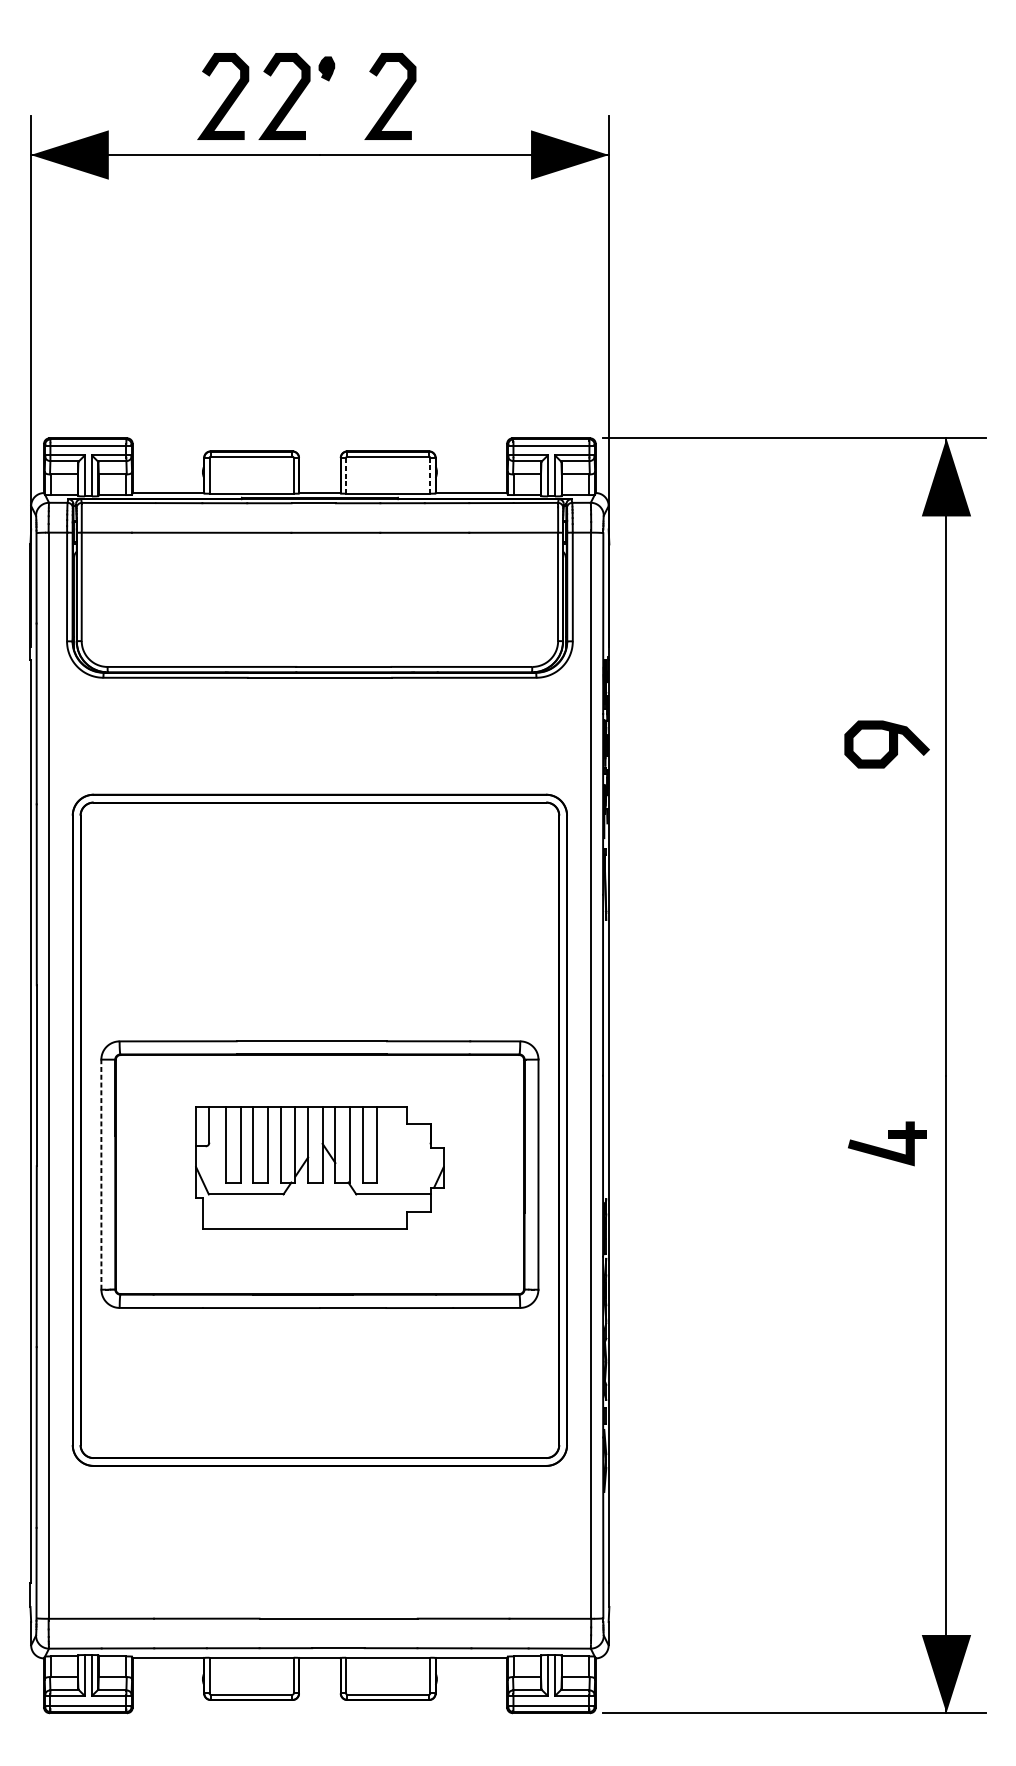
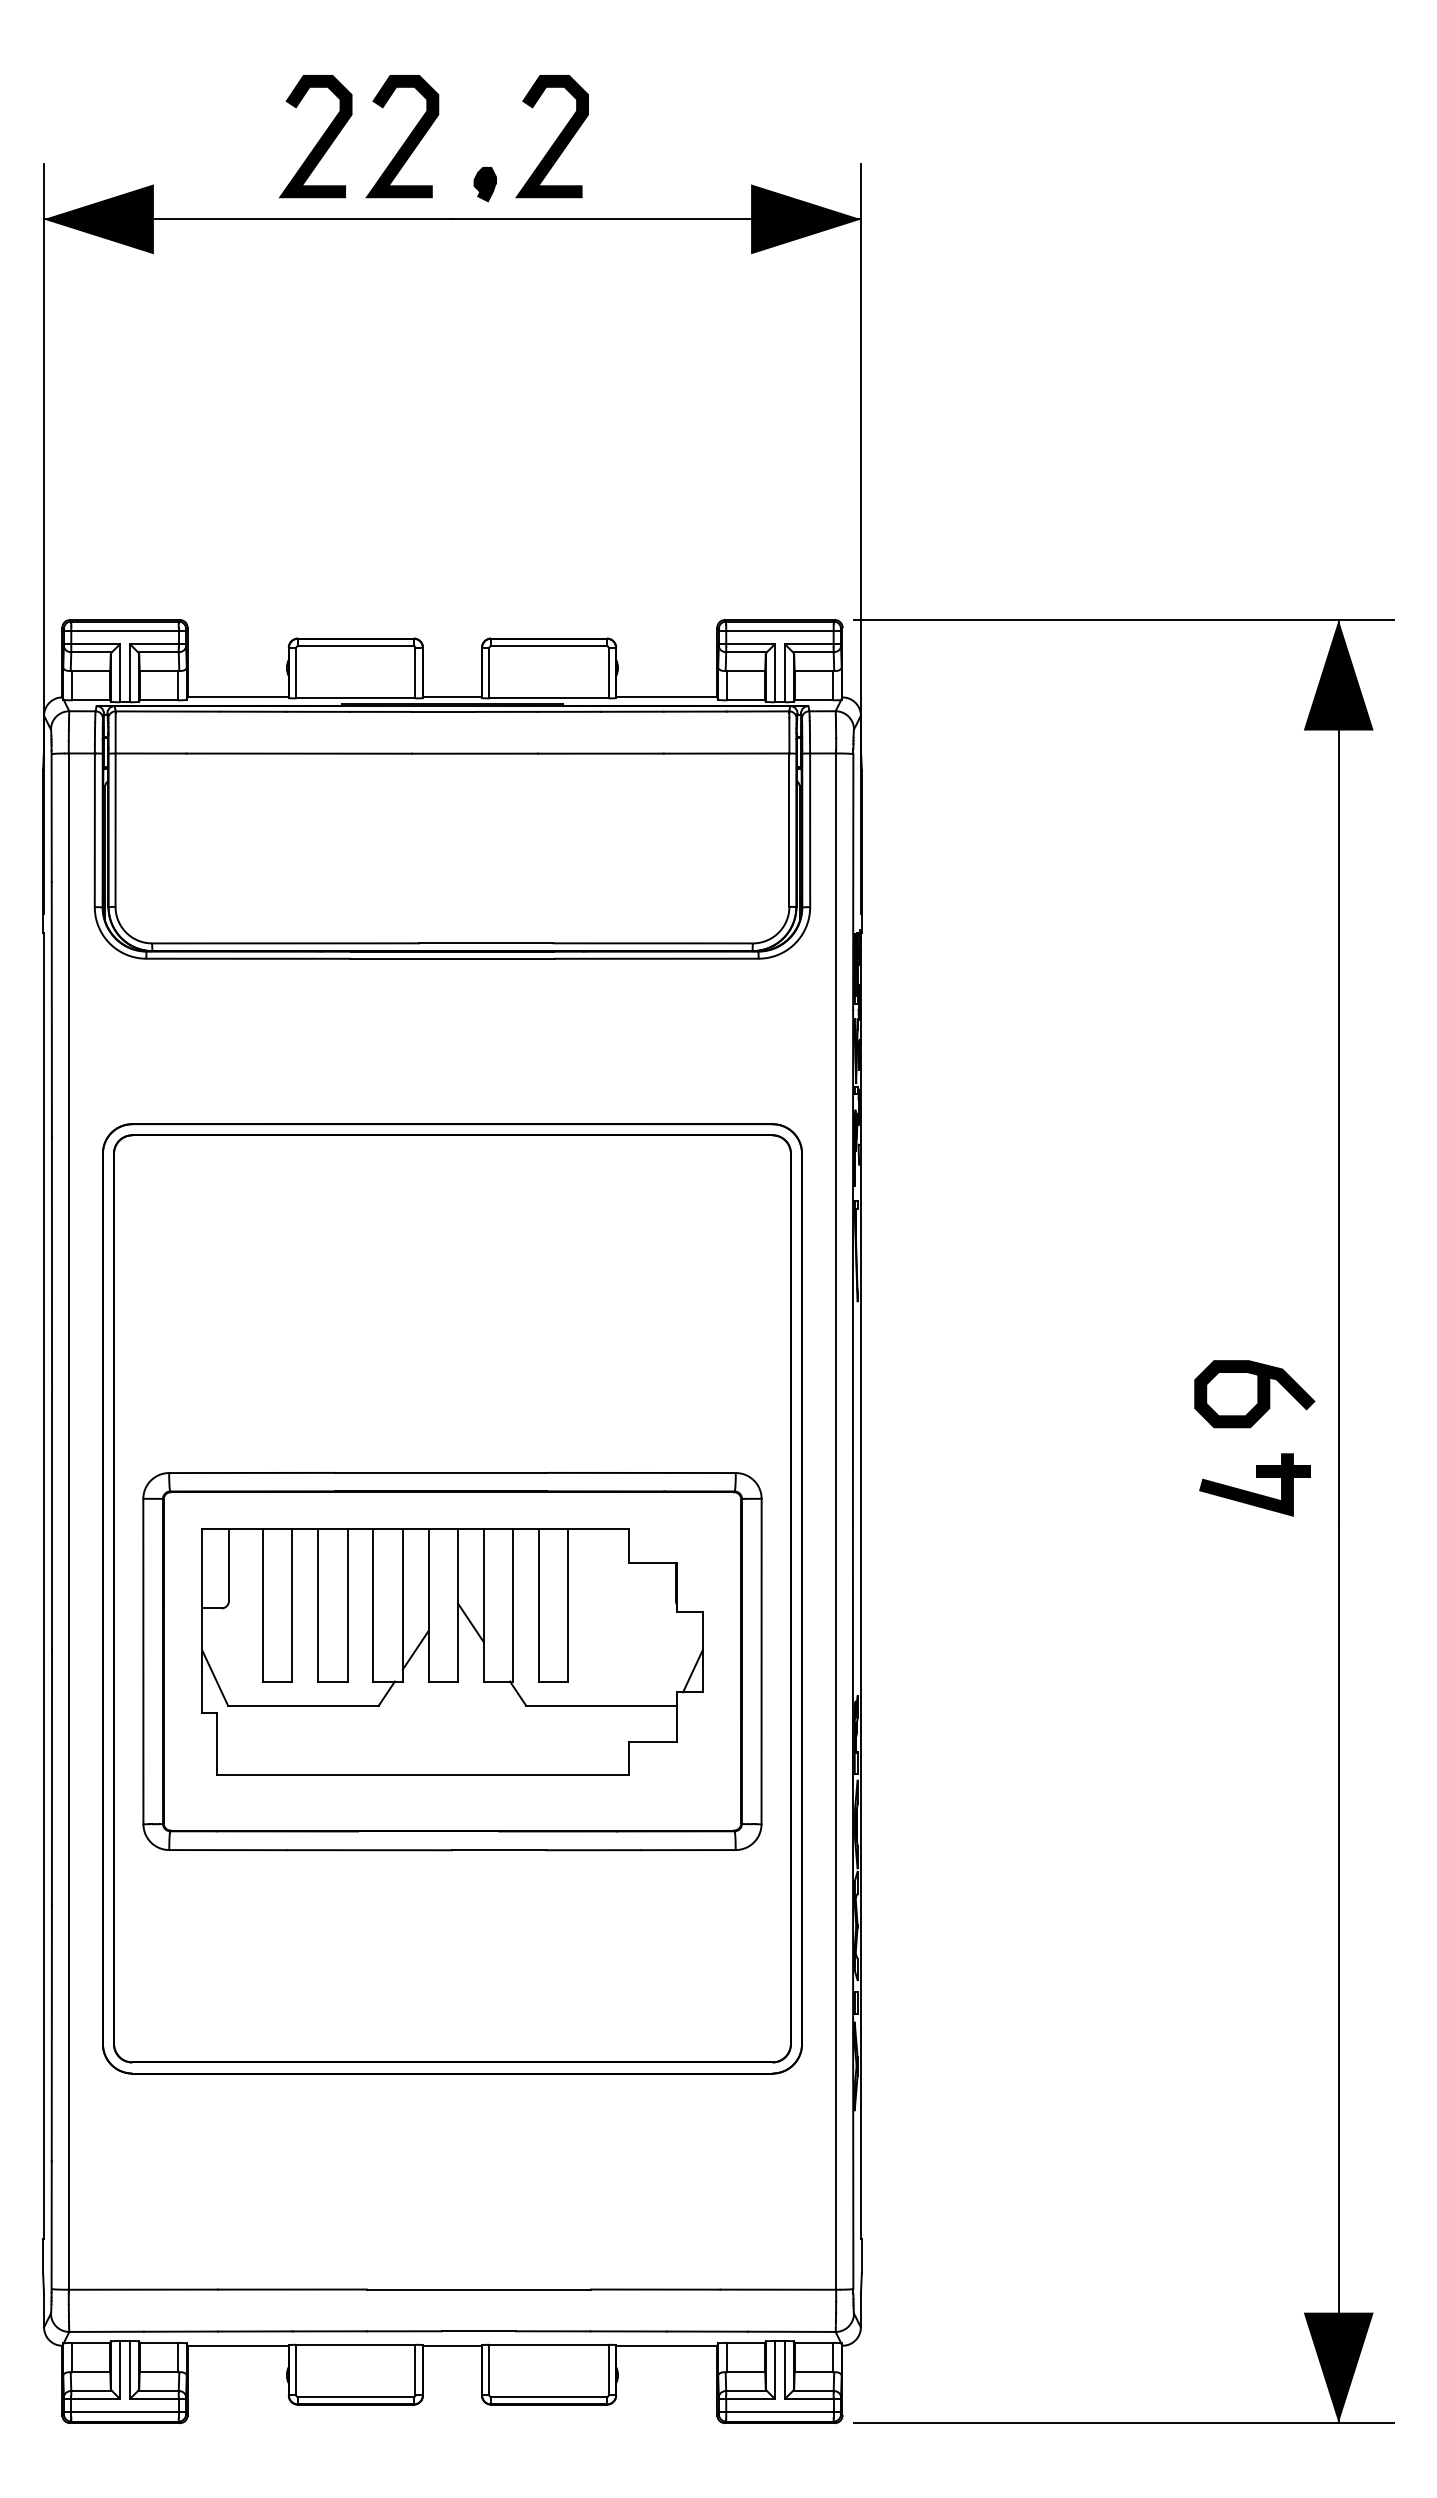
part: (326, 68) -> (484, 184), moved
line: (430, 475) -> (608, 672), dashed -> solid
line: (346, 476) -> (489, 673), dashed -> solid
curve: (889, 744) -> (1257, 1394), moved
part: (888, 1138) -> (1256, 1477), moved
part: (319, 1167) -> (452, 1651), size x1.43
line: (101, 1174) -> (143, 1661), dashed -> solid

